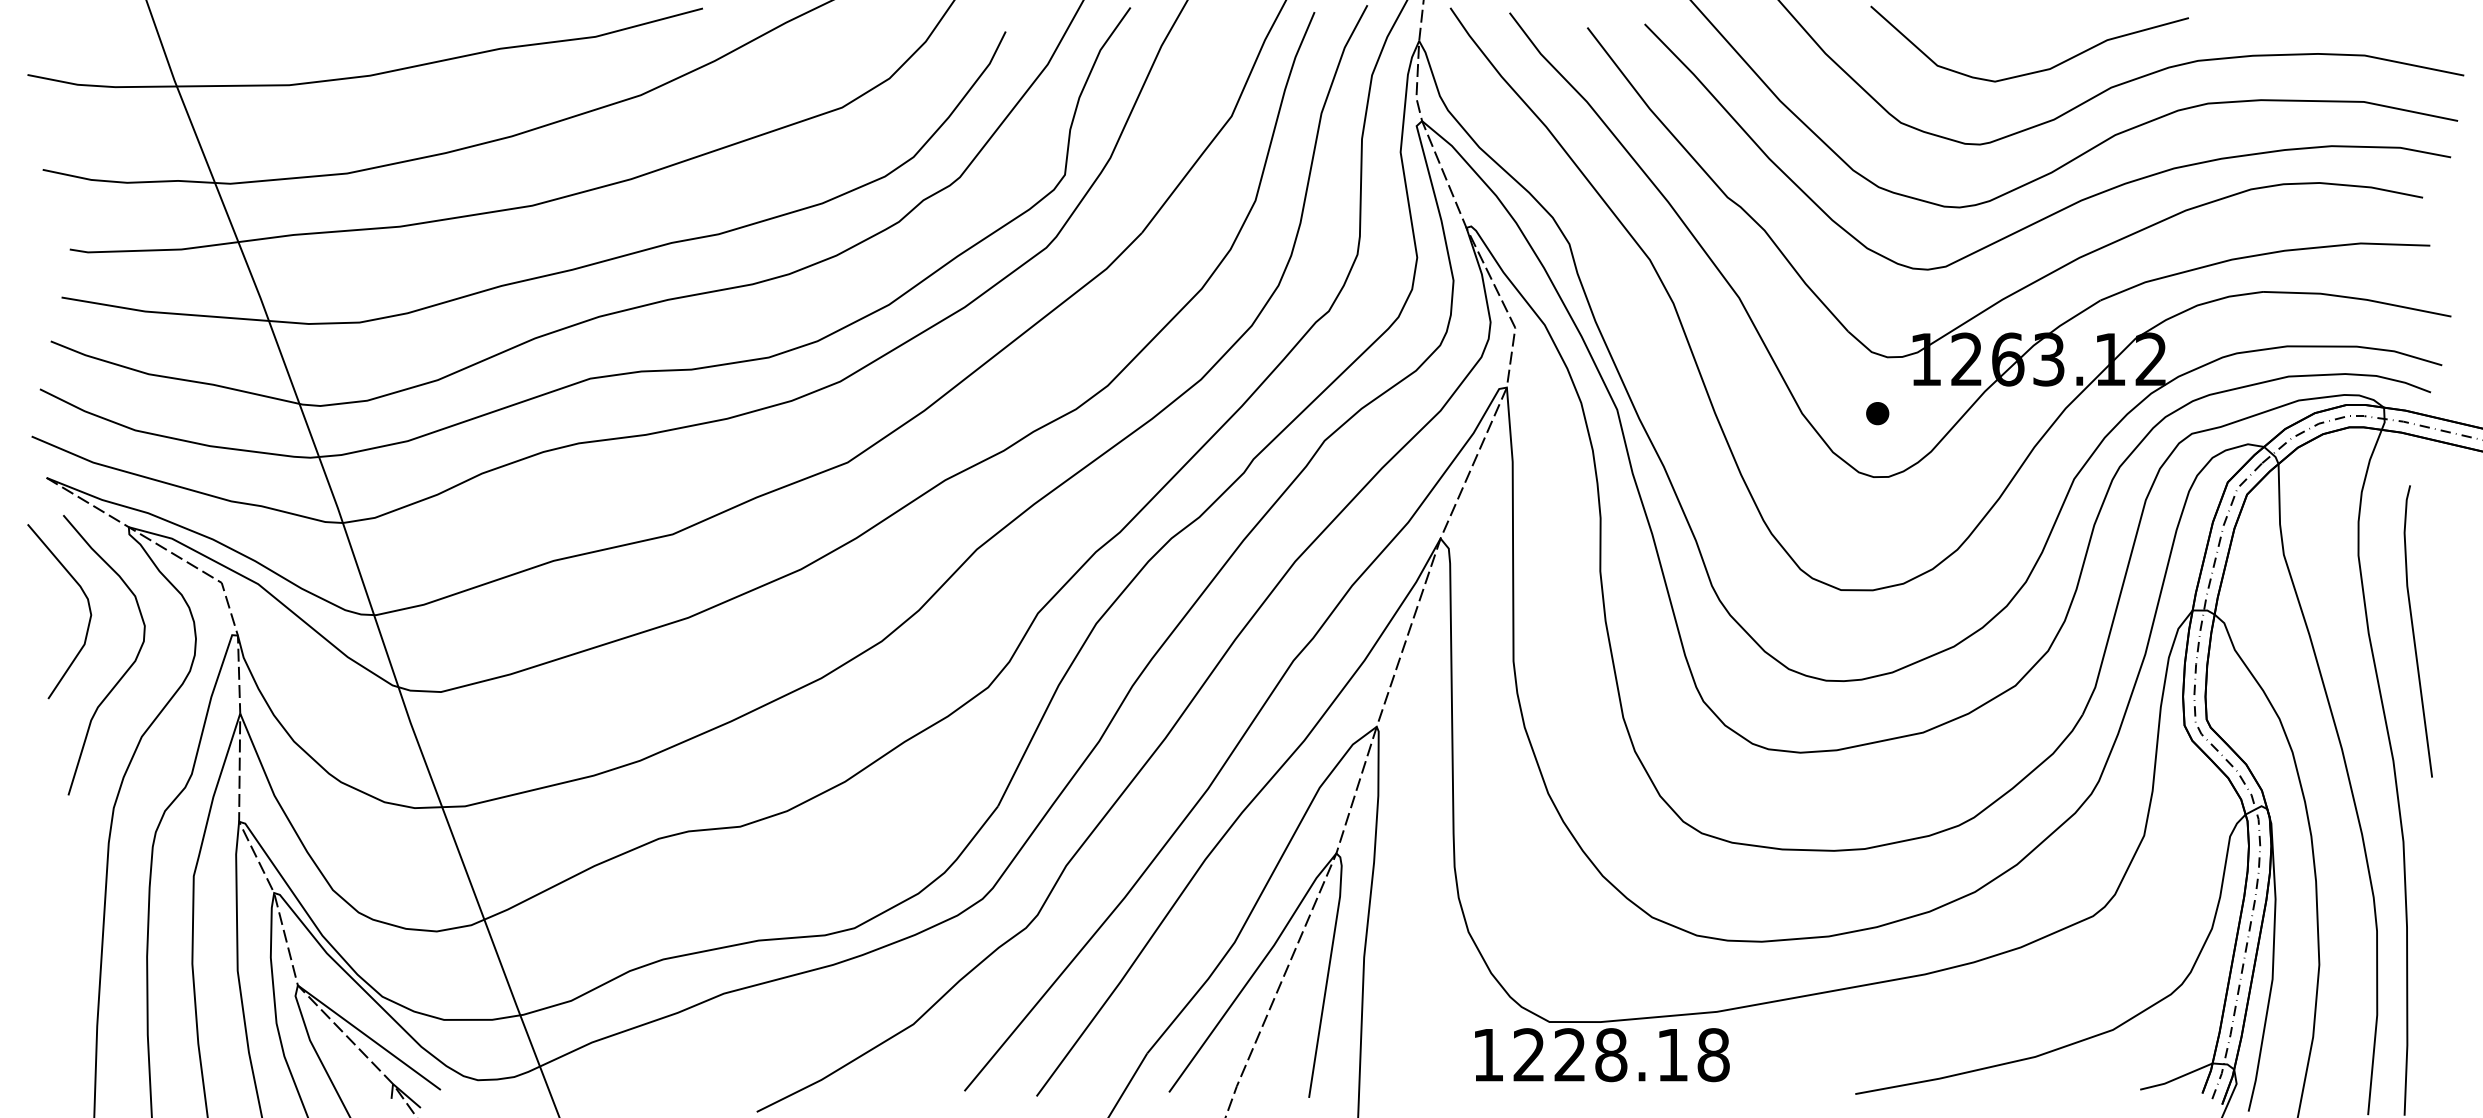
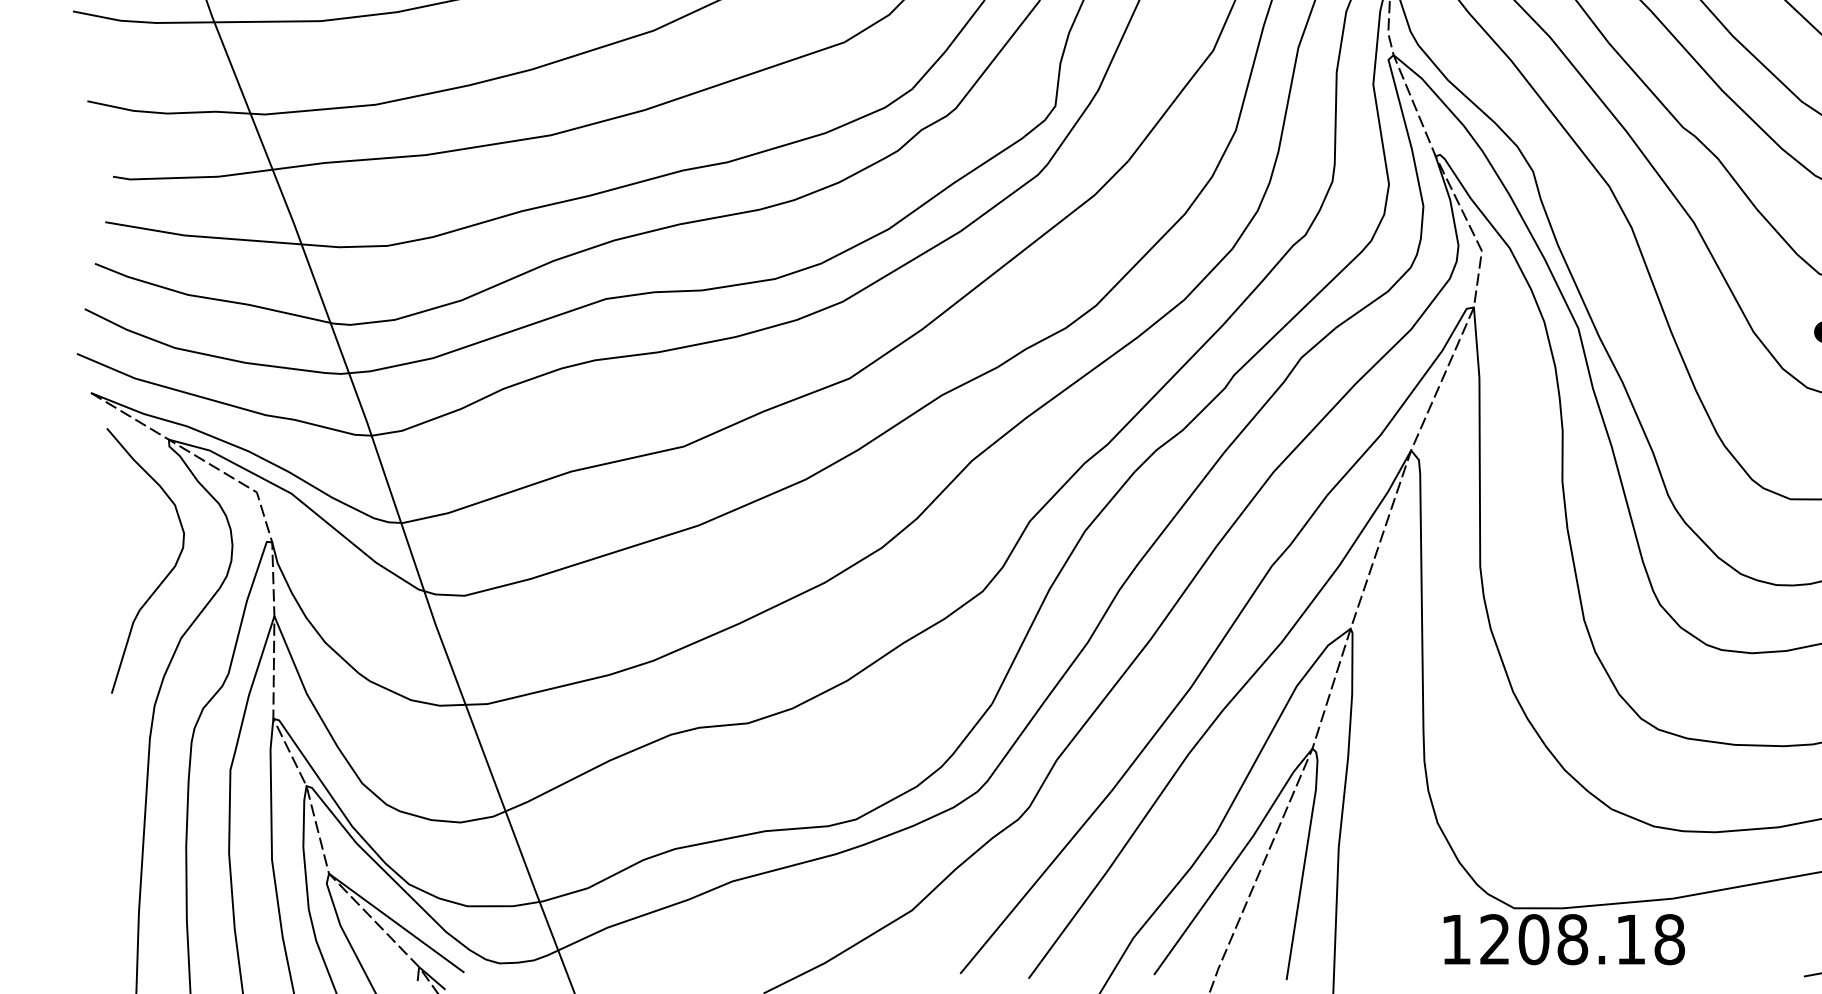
curve: (88, 607) -> (130, 515), removed
text: (1570, 1055) -> (1534, 939), 1228.18 -> 1208.18

